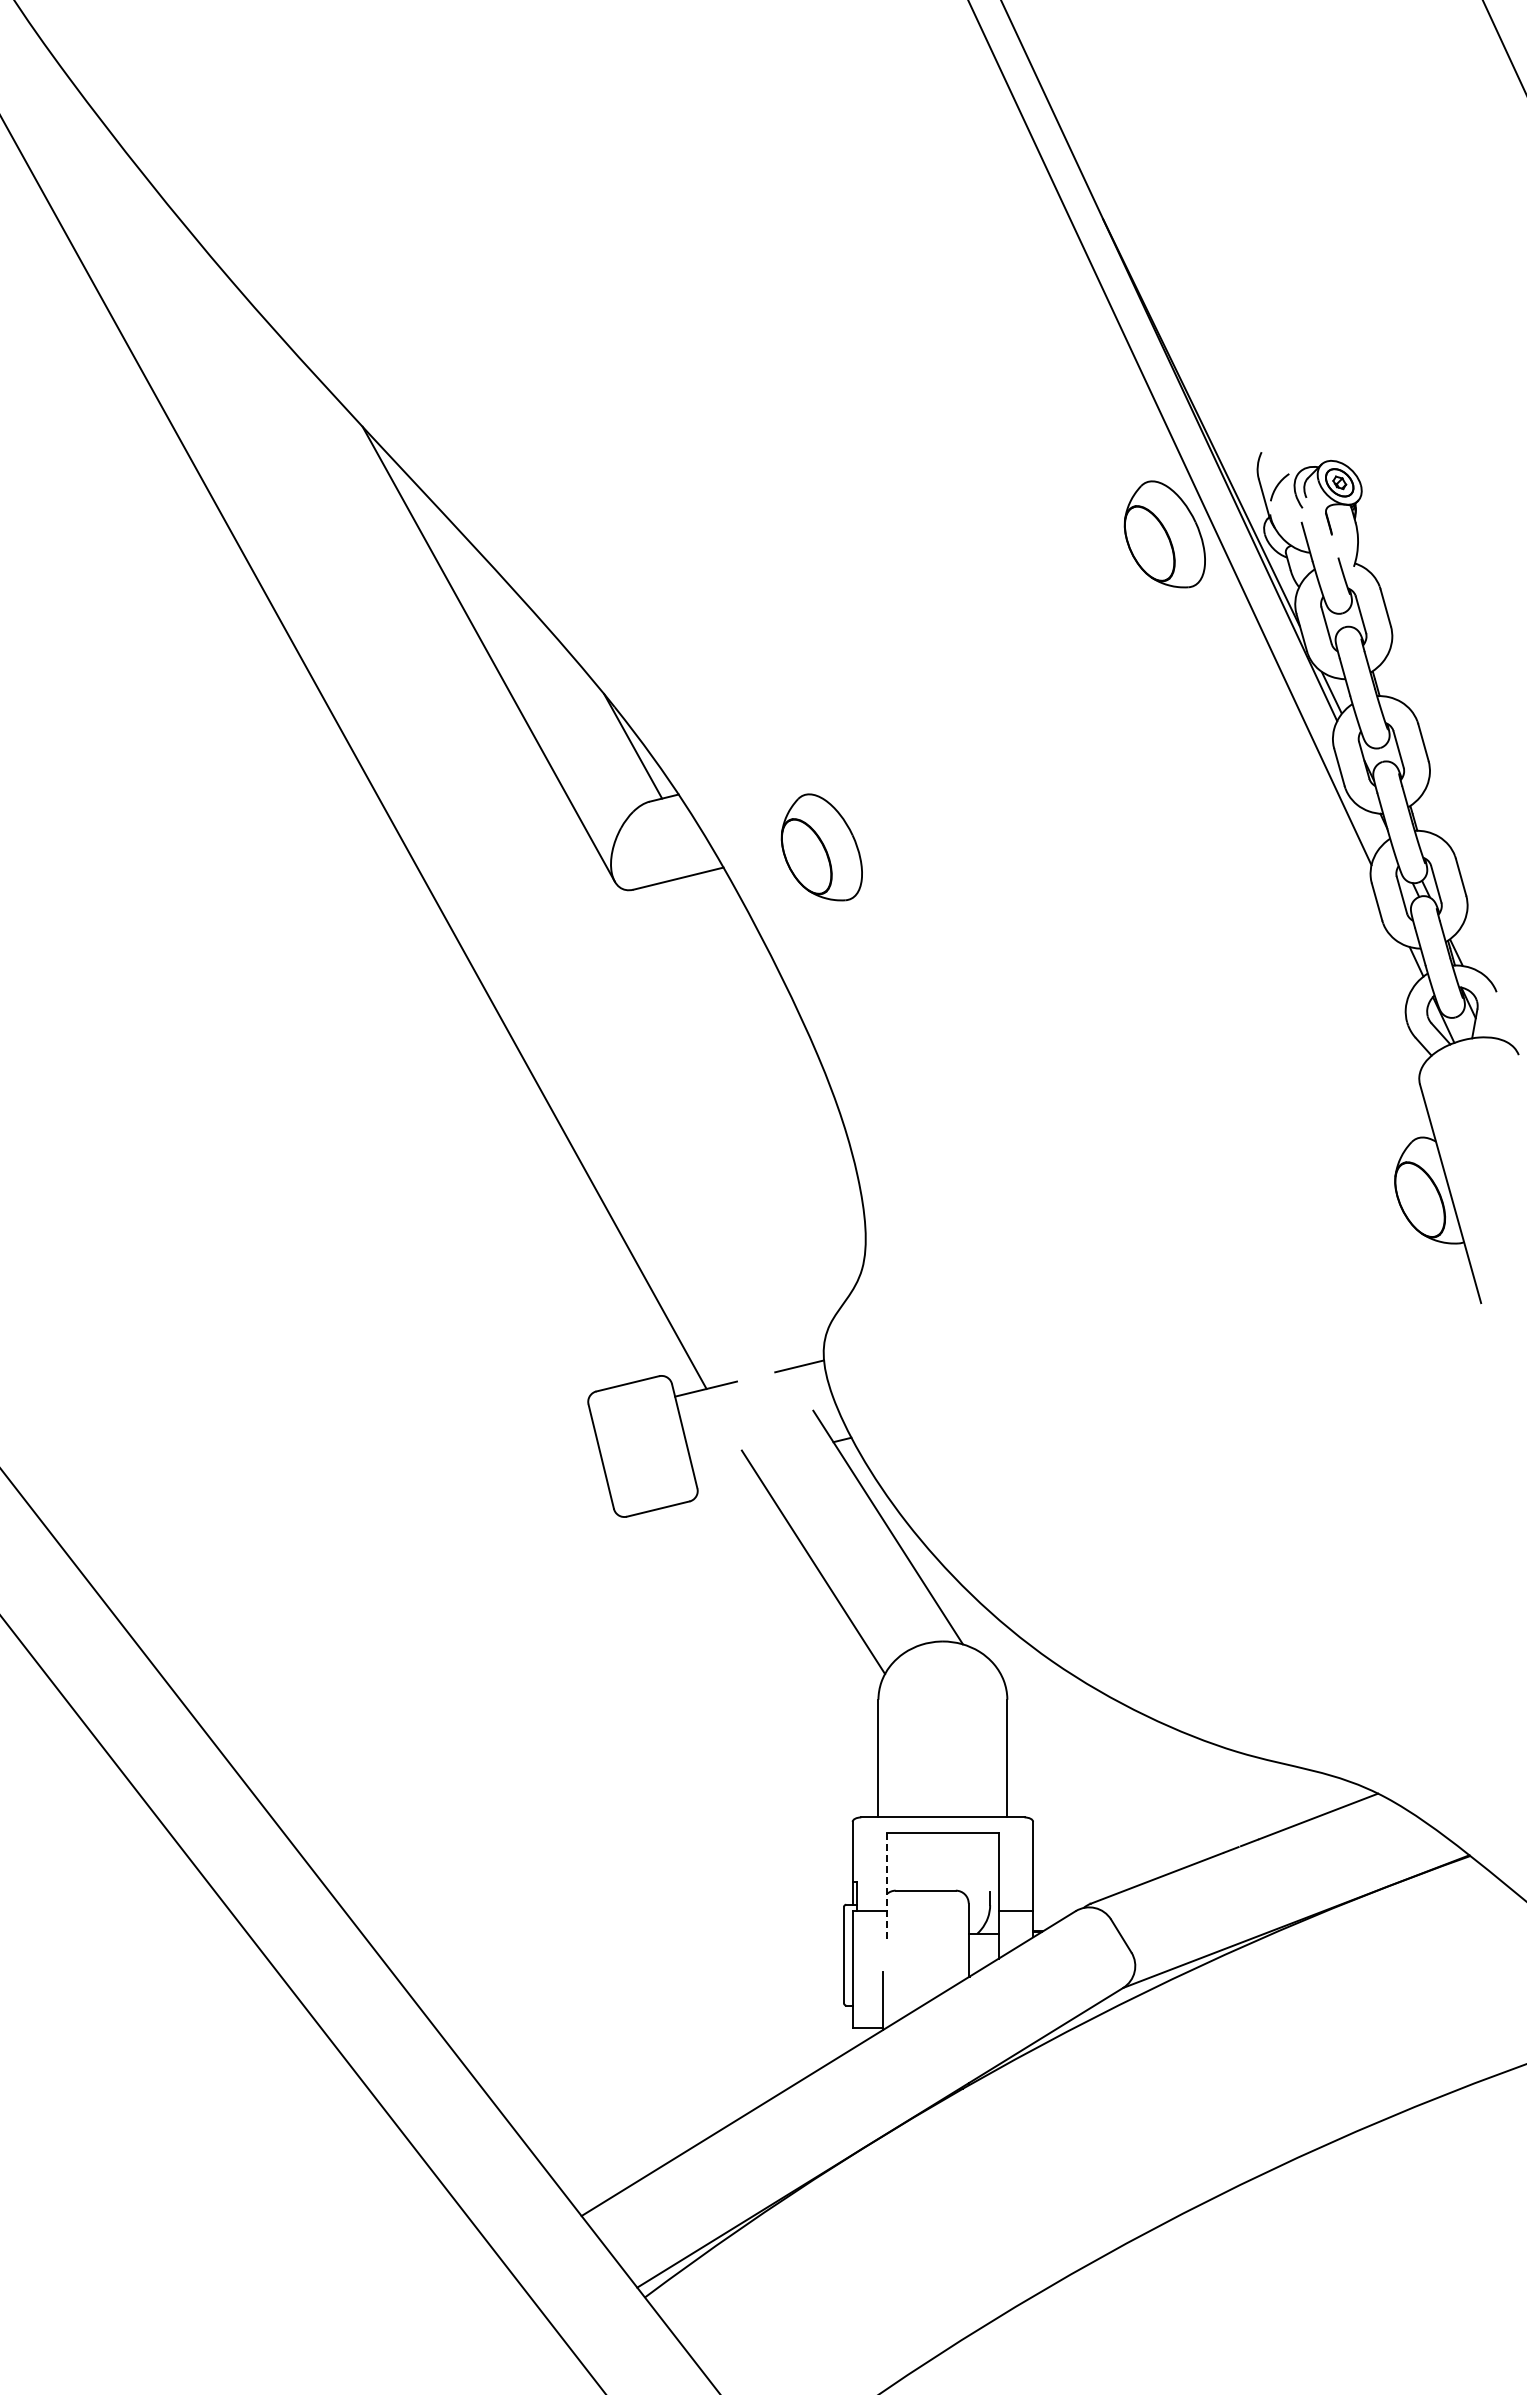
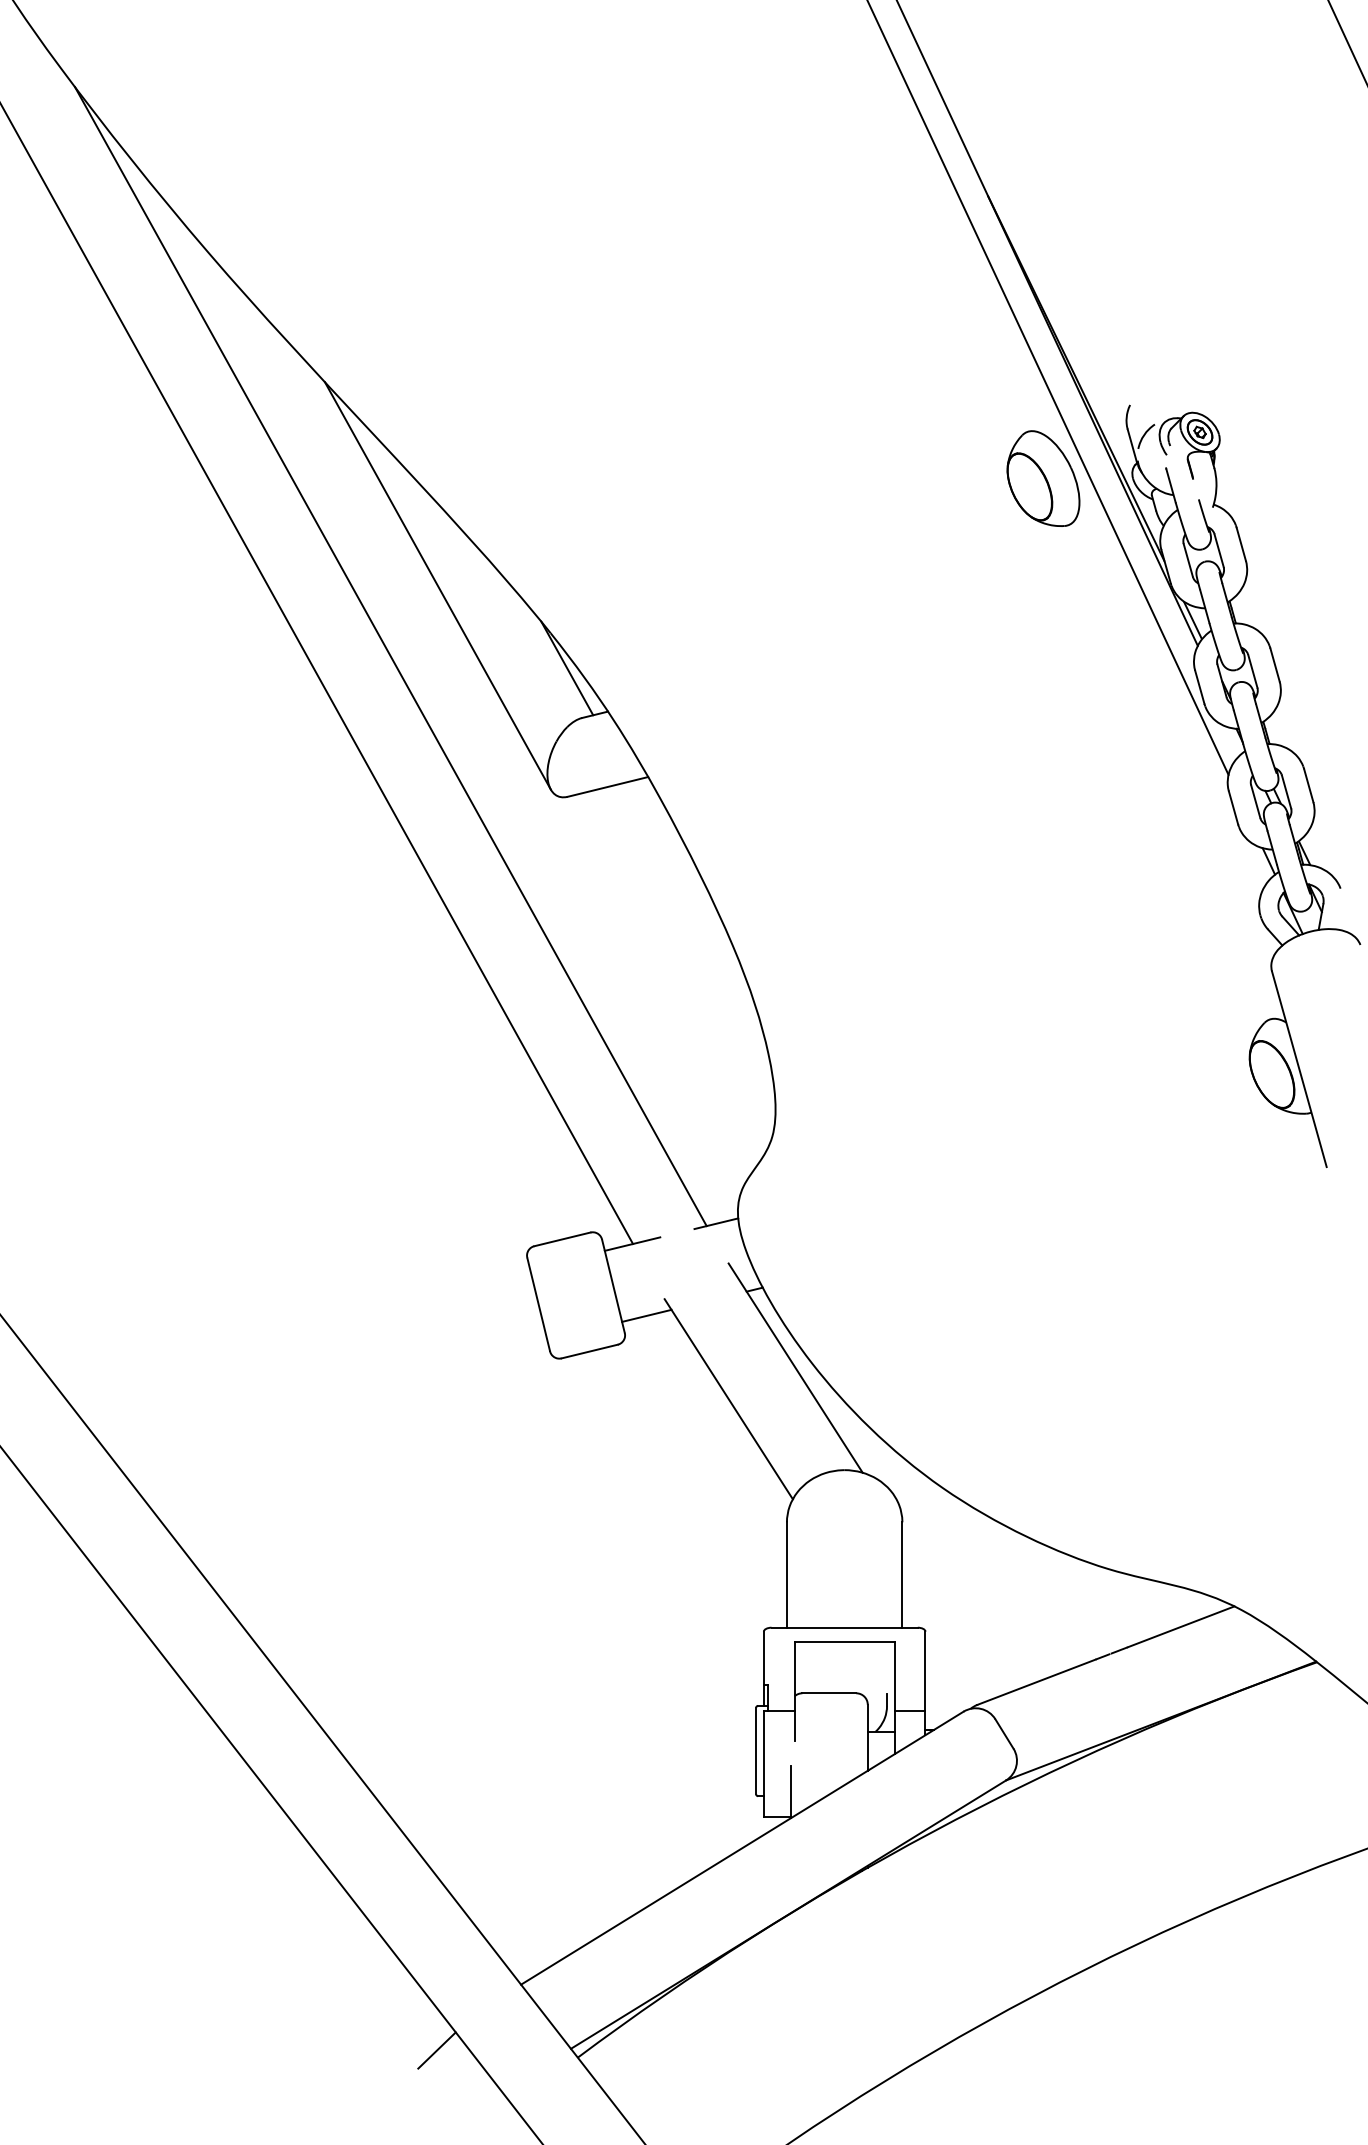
line: (435, 733) -> (390, 656), added
part: (821, 847) -> (735, 759), removed
line: (721, 1468) -> (646, 1315), added
line: (887, 1888) -> (795, 1691), dashed -> solid
line: (487, 2289) -> (436, 2050), added

